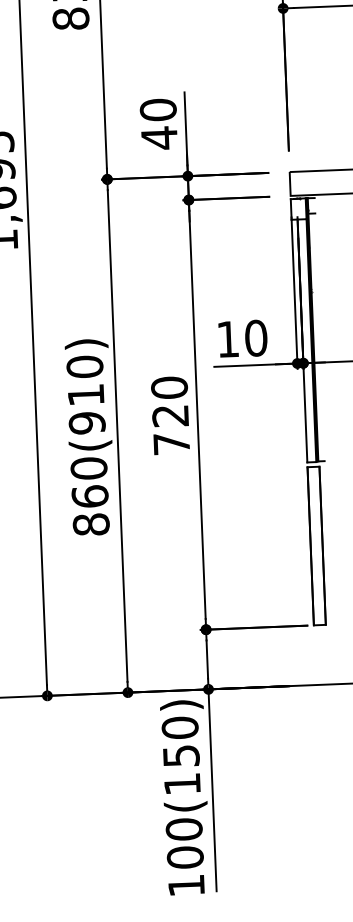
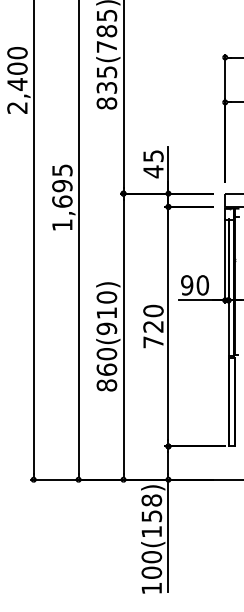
text: (158, 110) -> (153, 156), 40 -> 45
text: (228, 339) -> (187, 285), 10 -> 90
text: (179, 727) -> (151, 500), 100(150) -> 100(158)

